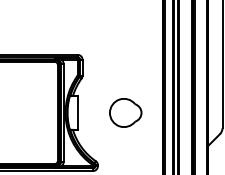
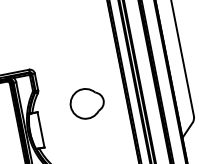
part: (125, 112) -> (86, 103), moved

